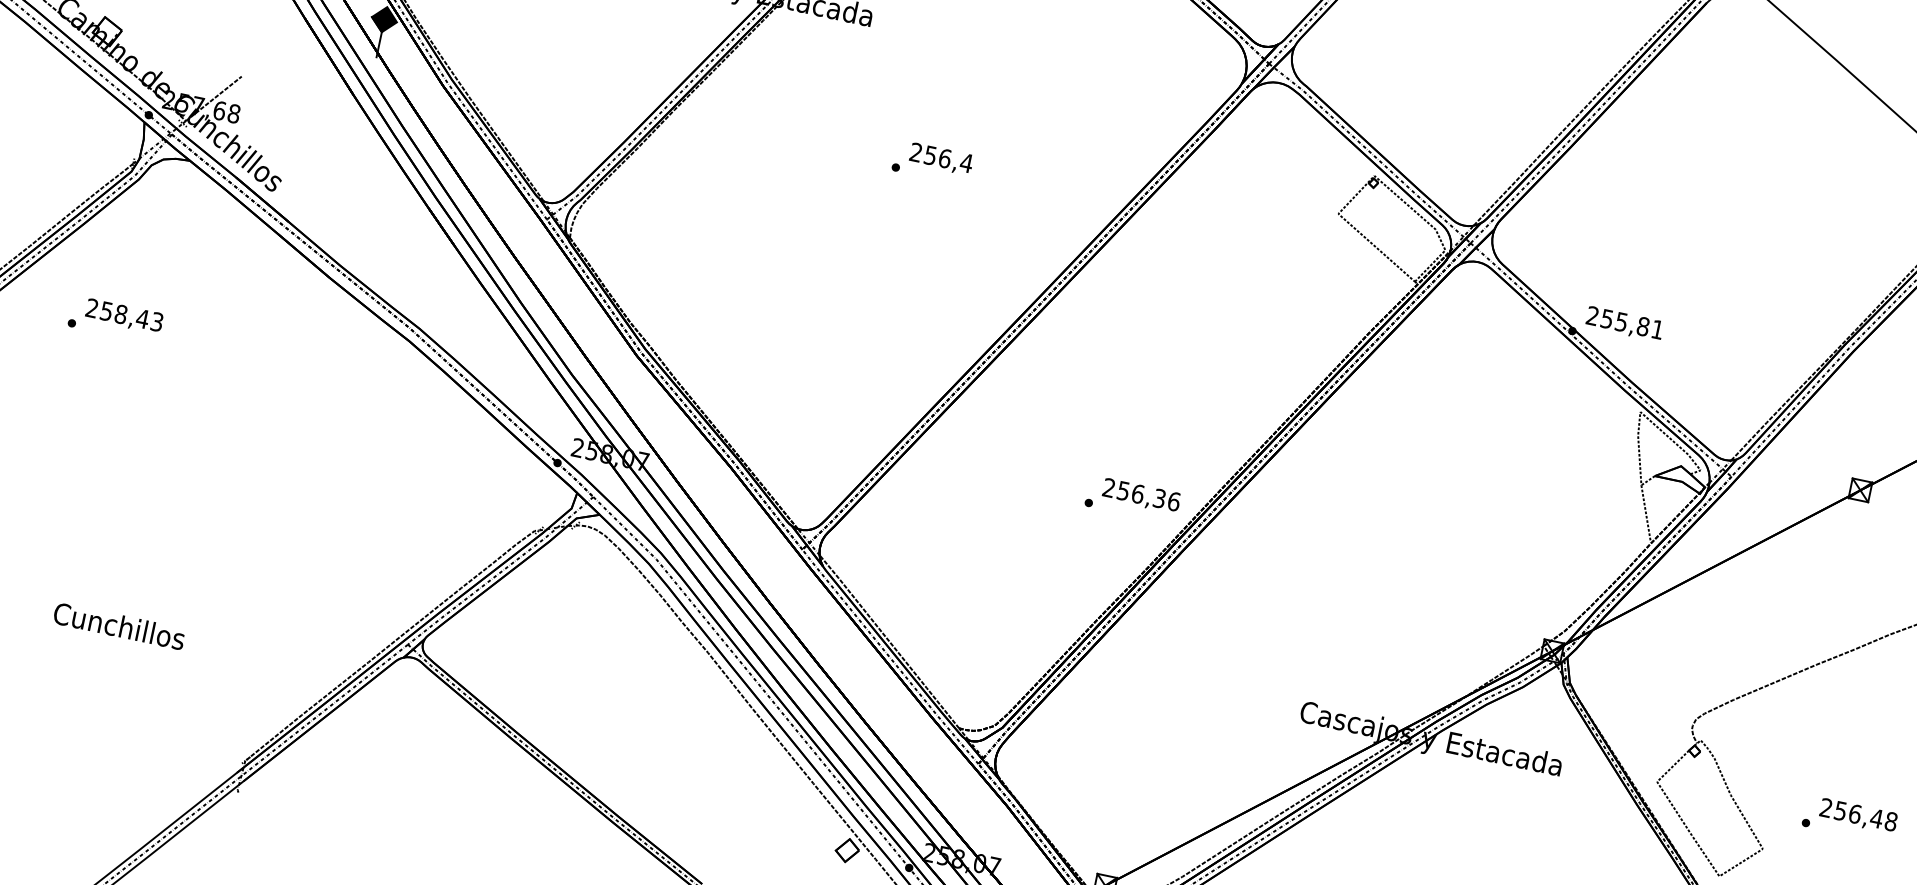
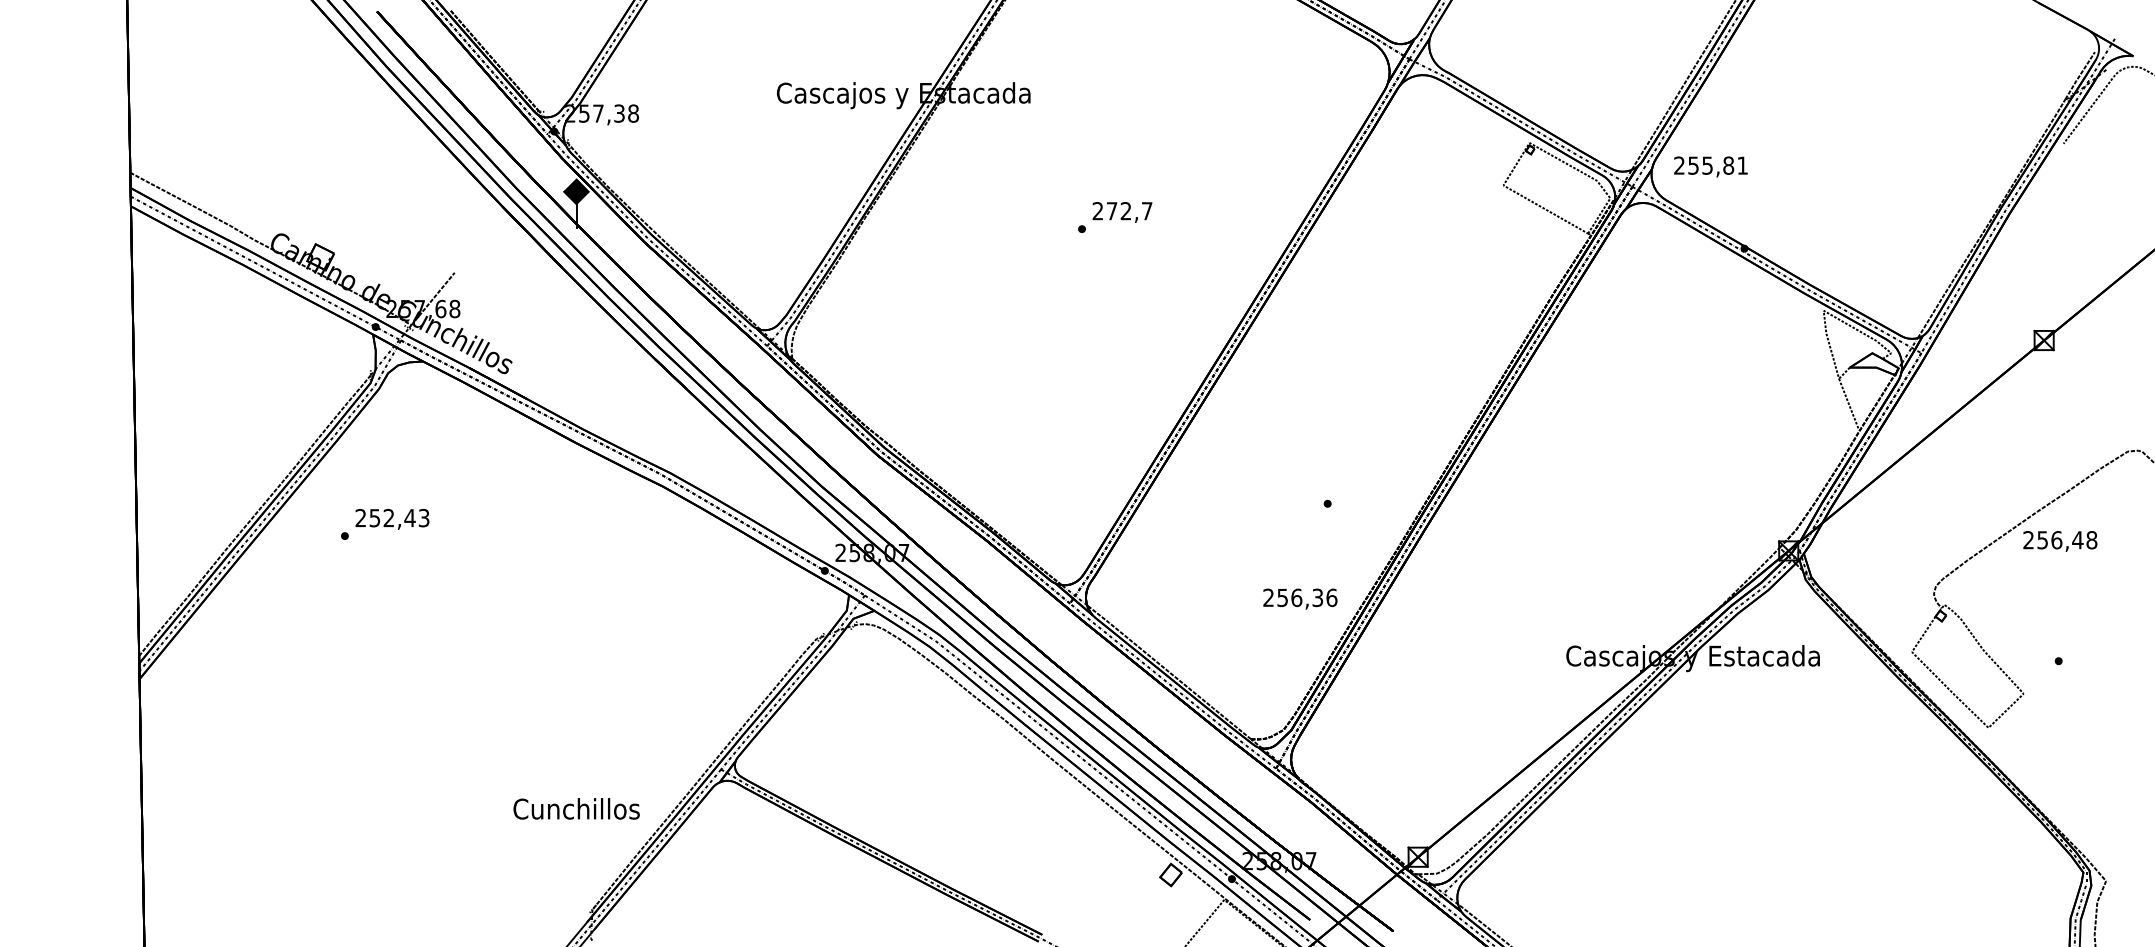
text: (948, 159) -> (1129, 211), 256,4 -> 272,7
text: (120, 314) -> (388, 518), 258,43 -> 252,43
text: (1624, 323) -> (1710, 166), moved
text: (1141, 495) -> (1300, 598), moved
text: (119, 625) -> (576, 808), moved
text: (1858, 816) -> (2060, 541), moved

